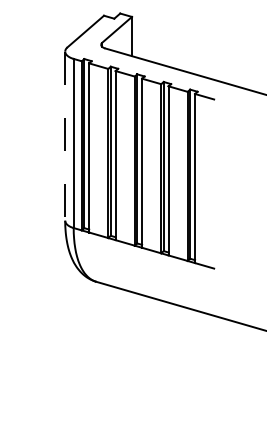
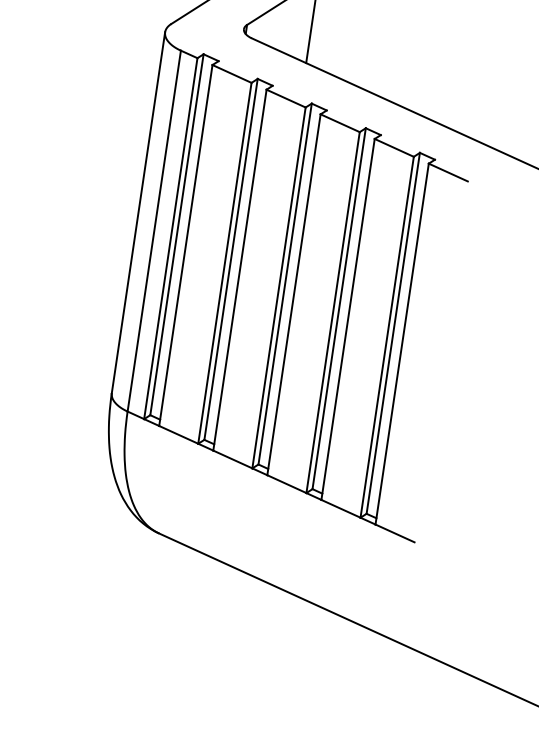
line: (65, 136) -> (138, 213), dashed -> solid

